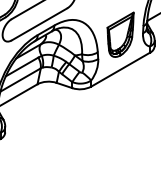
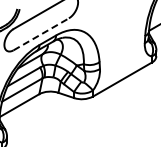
line: (39, 24) -> (41, 34), solid -> dashed
part: (120, 34) -> (122, 44), removed

